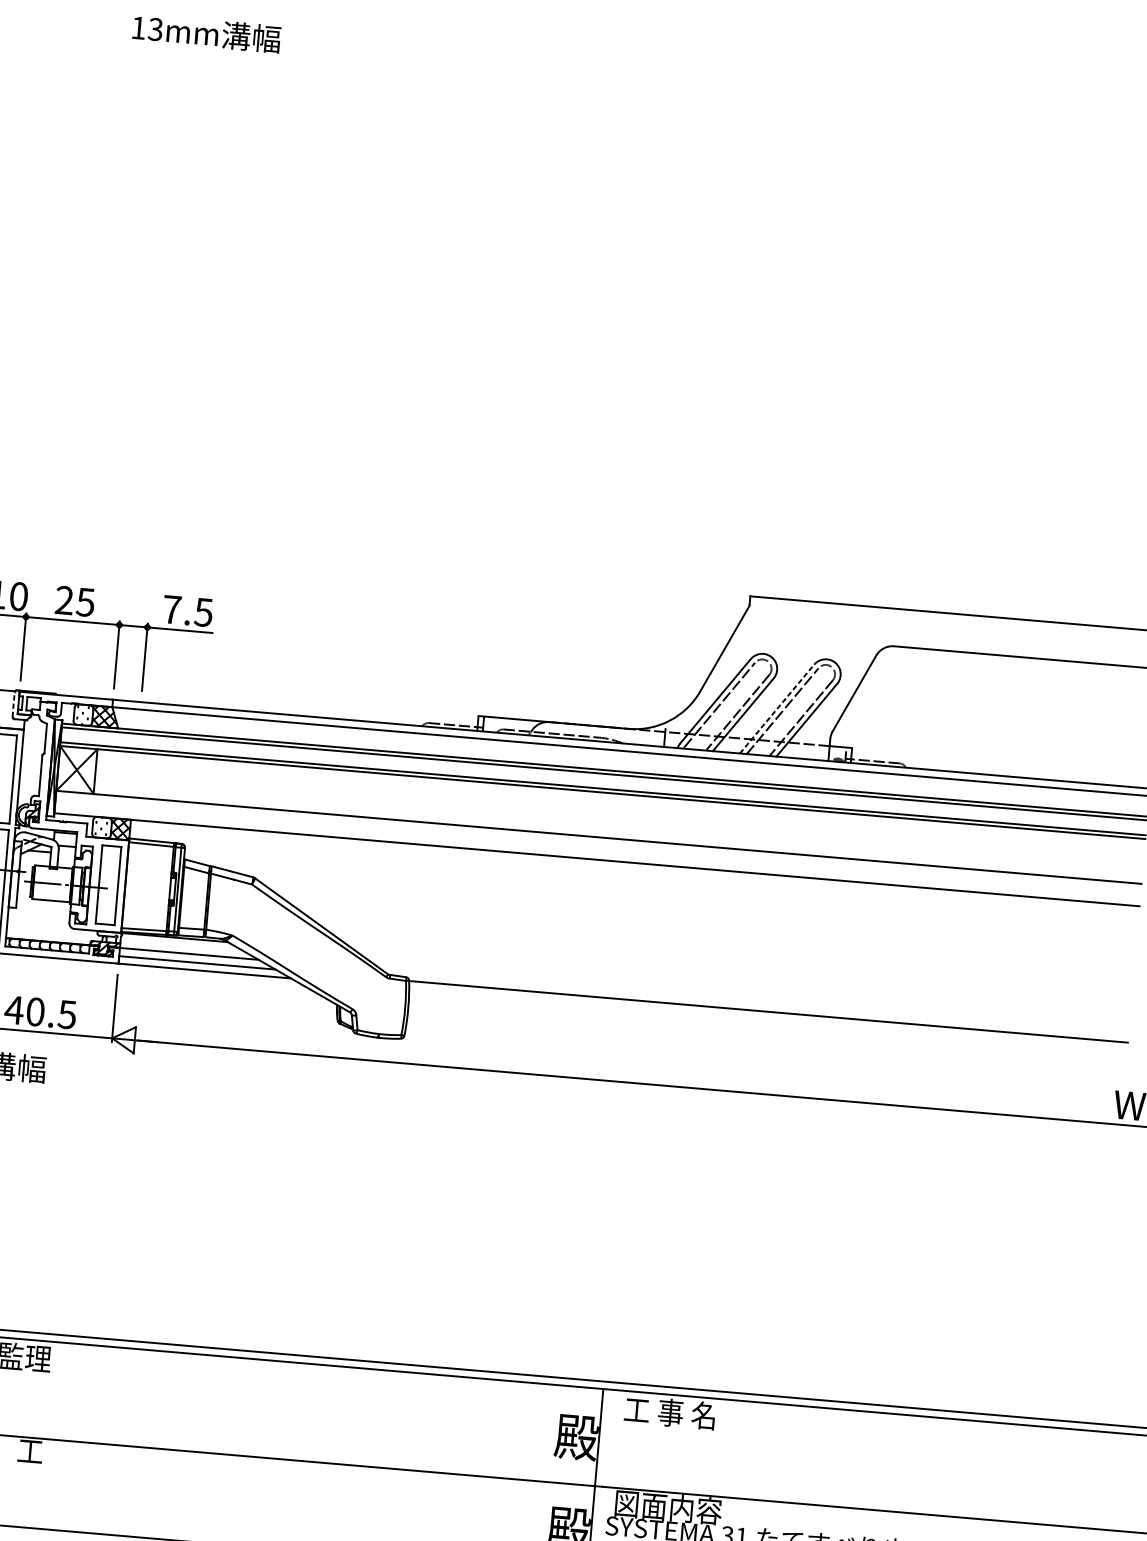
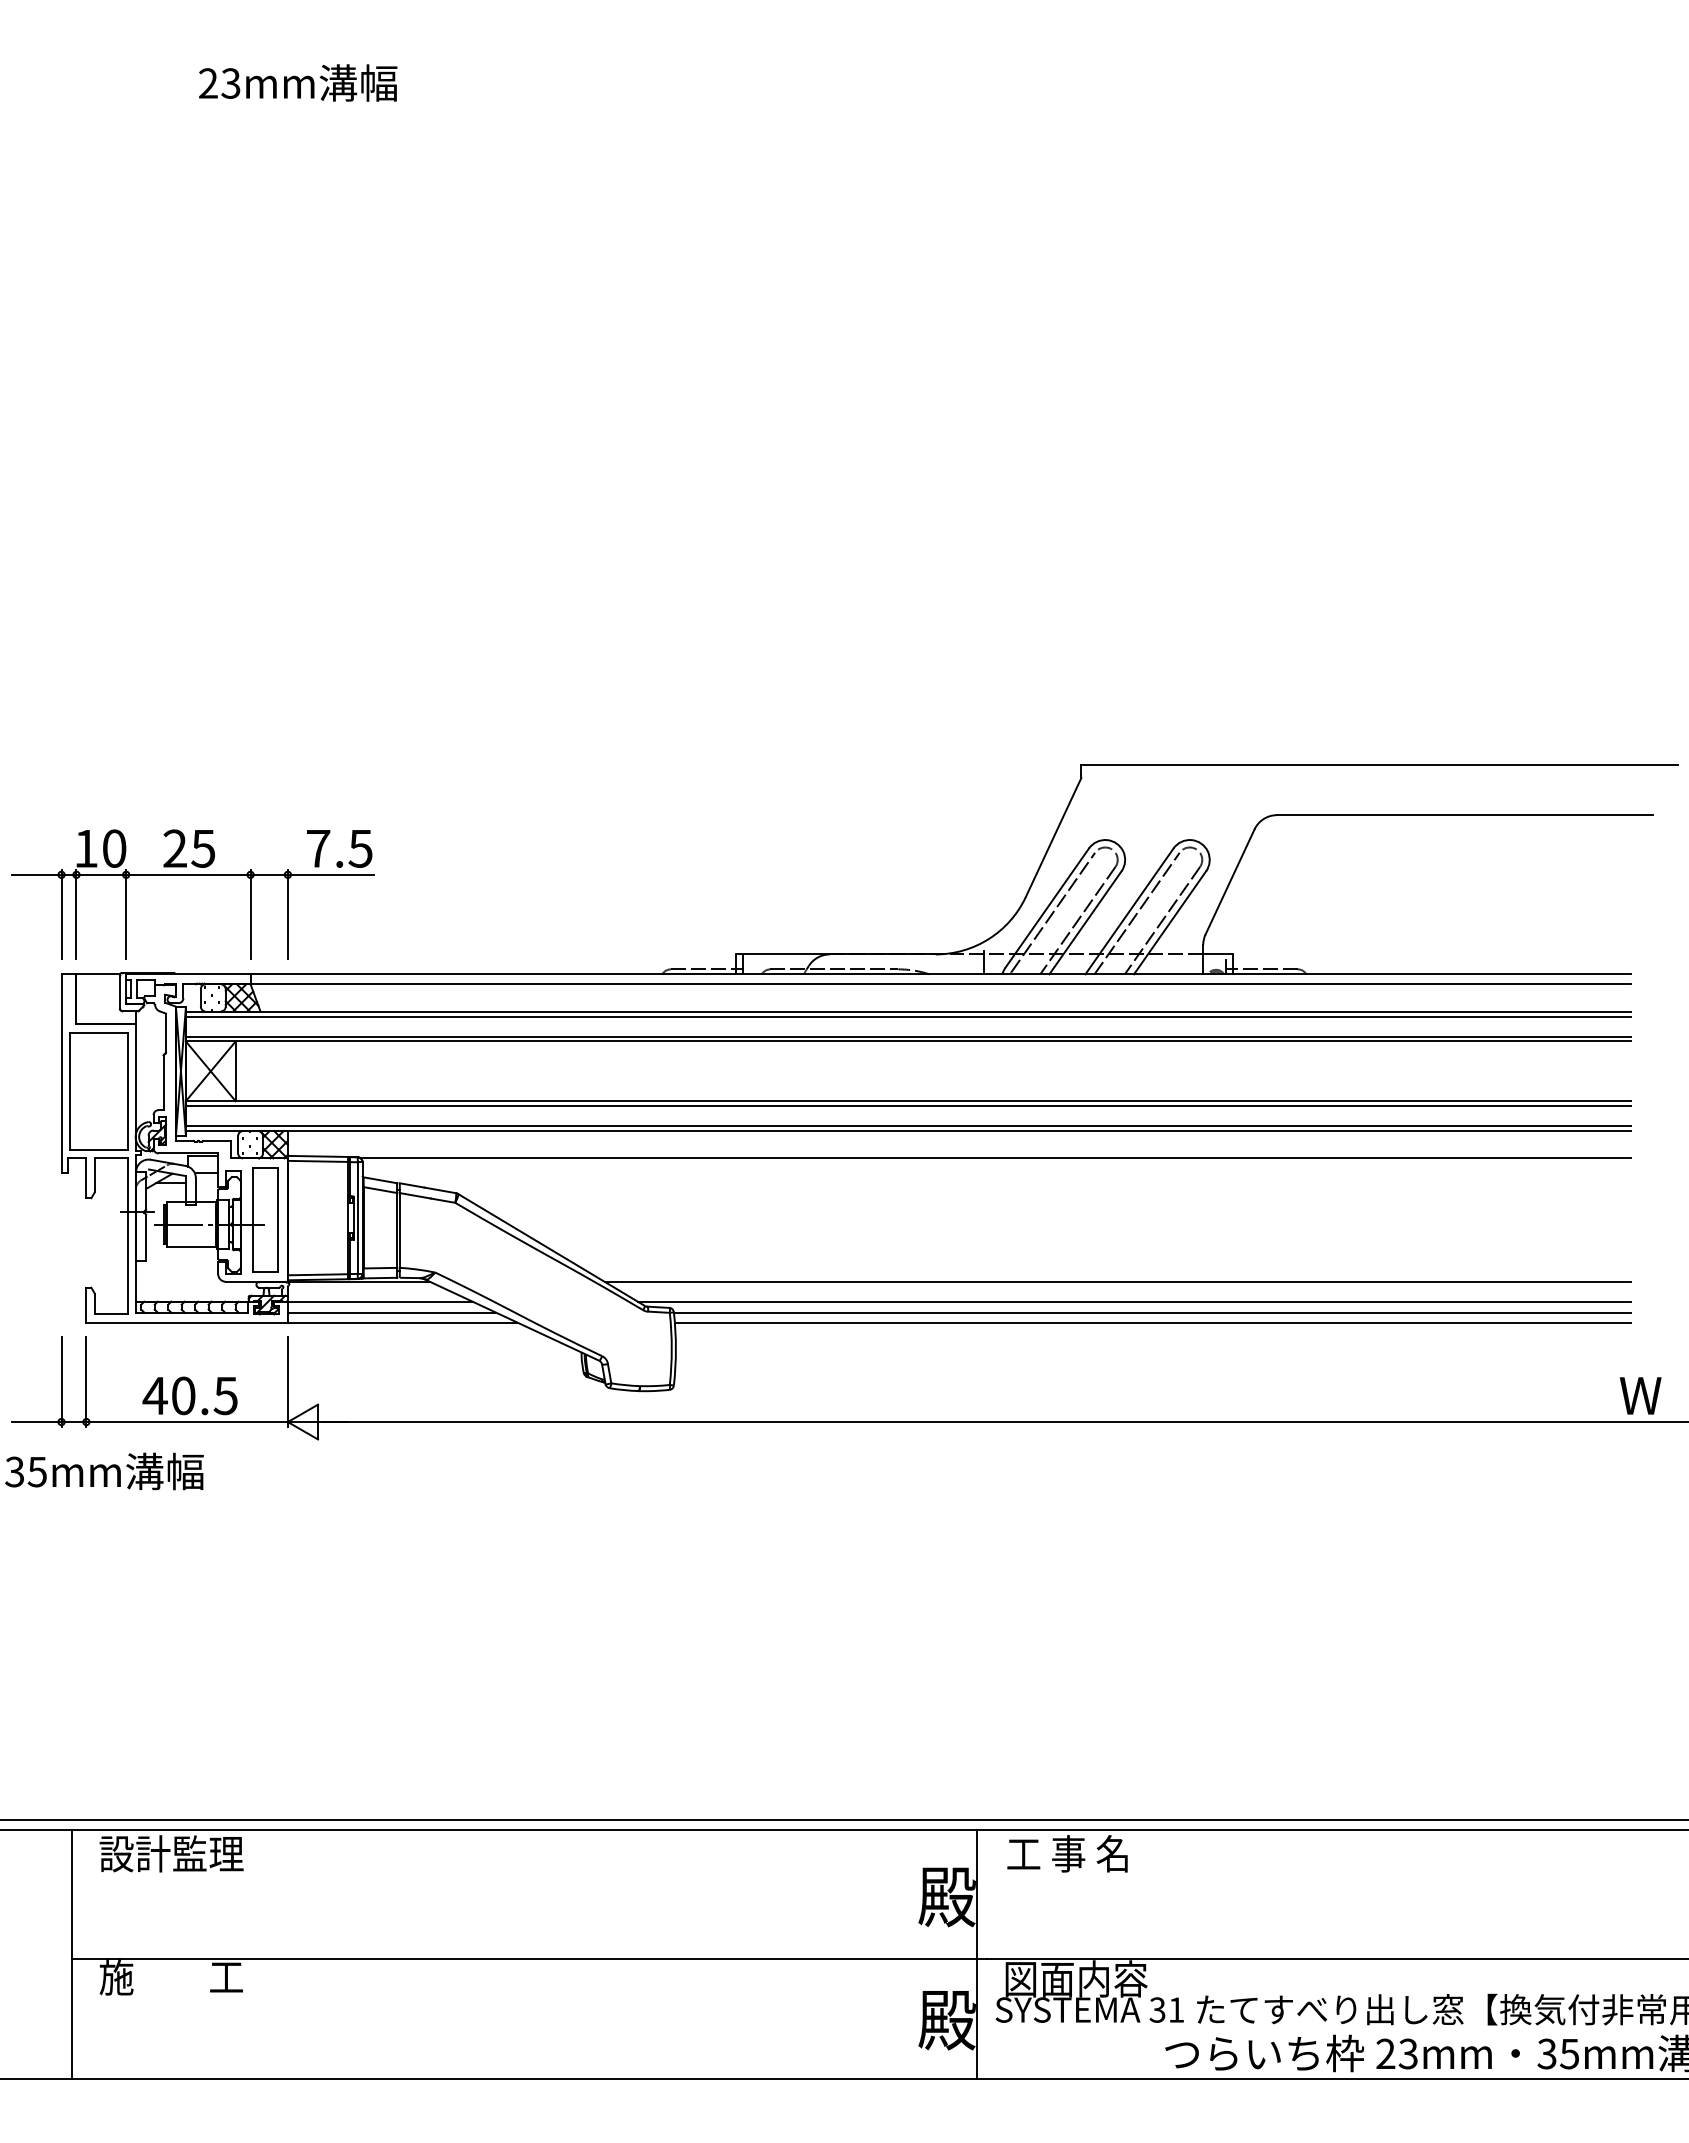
text: (138, 28) -> (208, 83), 13mm -> 23mm
line: (13, 704) -> (119, 992), dashed -> solid
line: (777, 709) -> (1129, 911), dashed -> solid
line: (598, 841) -> (908, 1106), added
line: (597, 856) -> (908, 1126), added
line: (660, 885) -> (995, 1158), added
line: (744, 986) -> (1117, 1281), added
line: (755, 1002) -> (1134, 1301), added
line: (767, 1019) -> (1152, 1322), added

